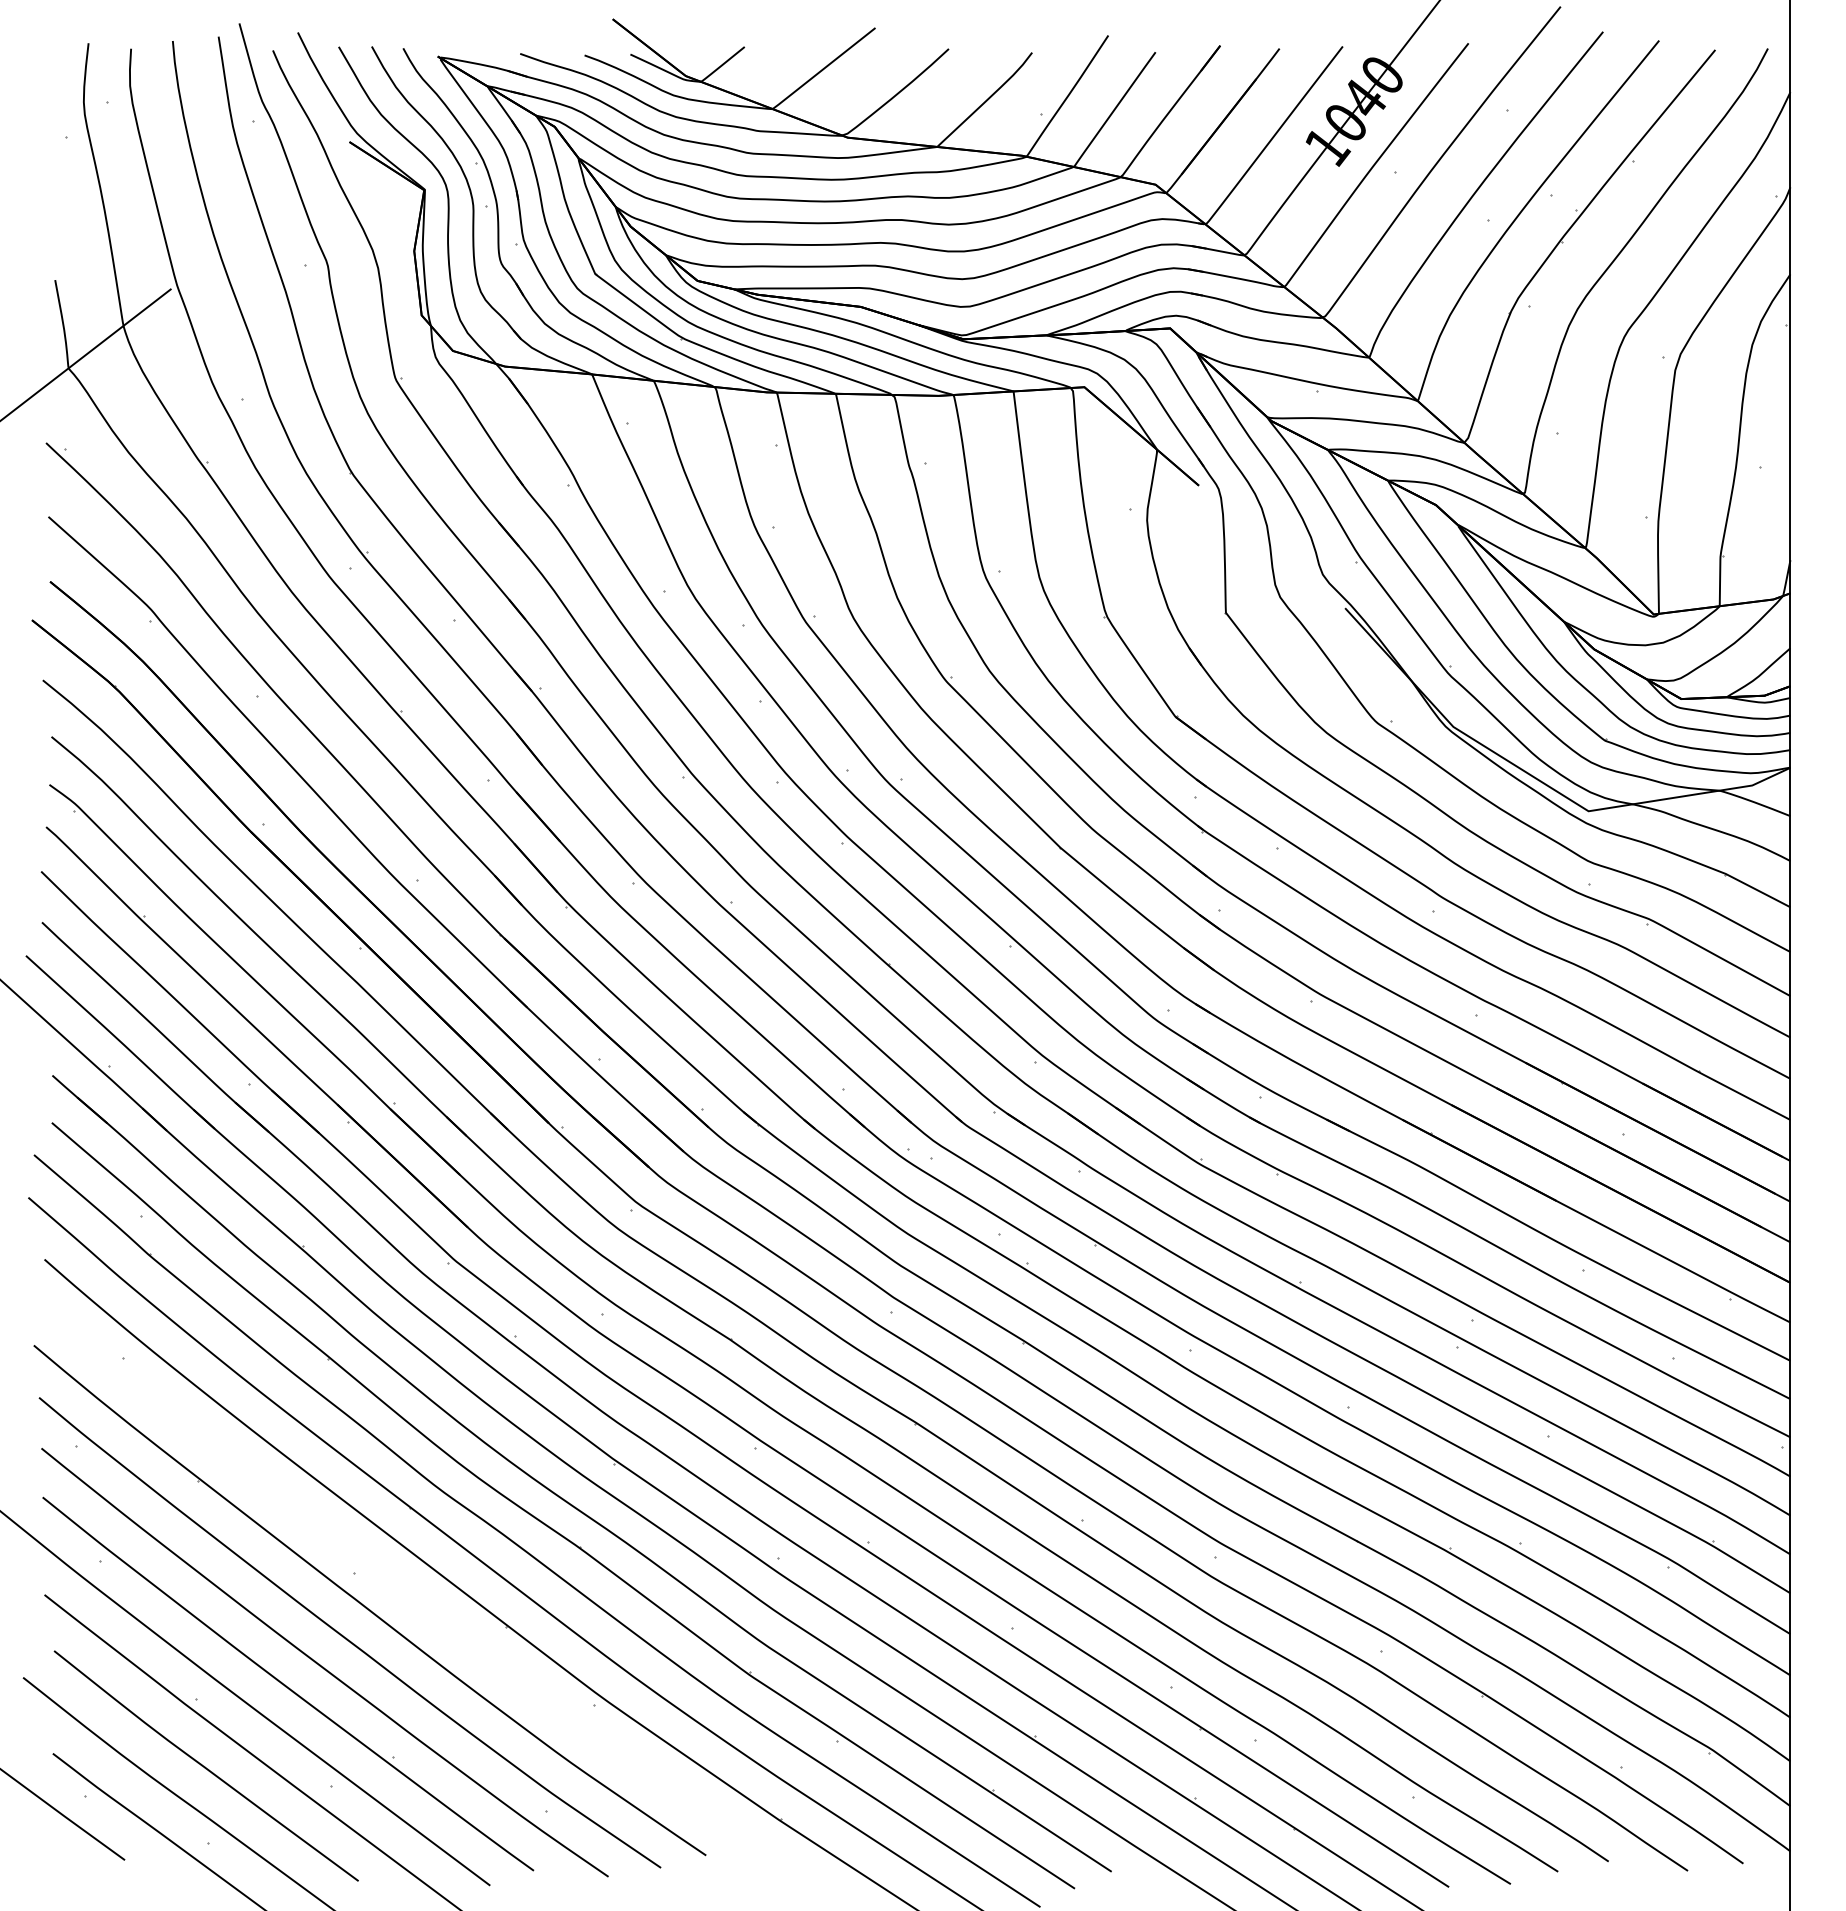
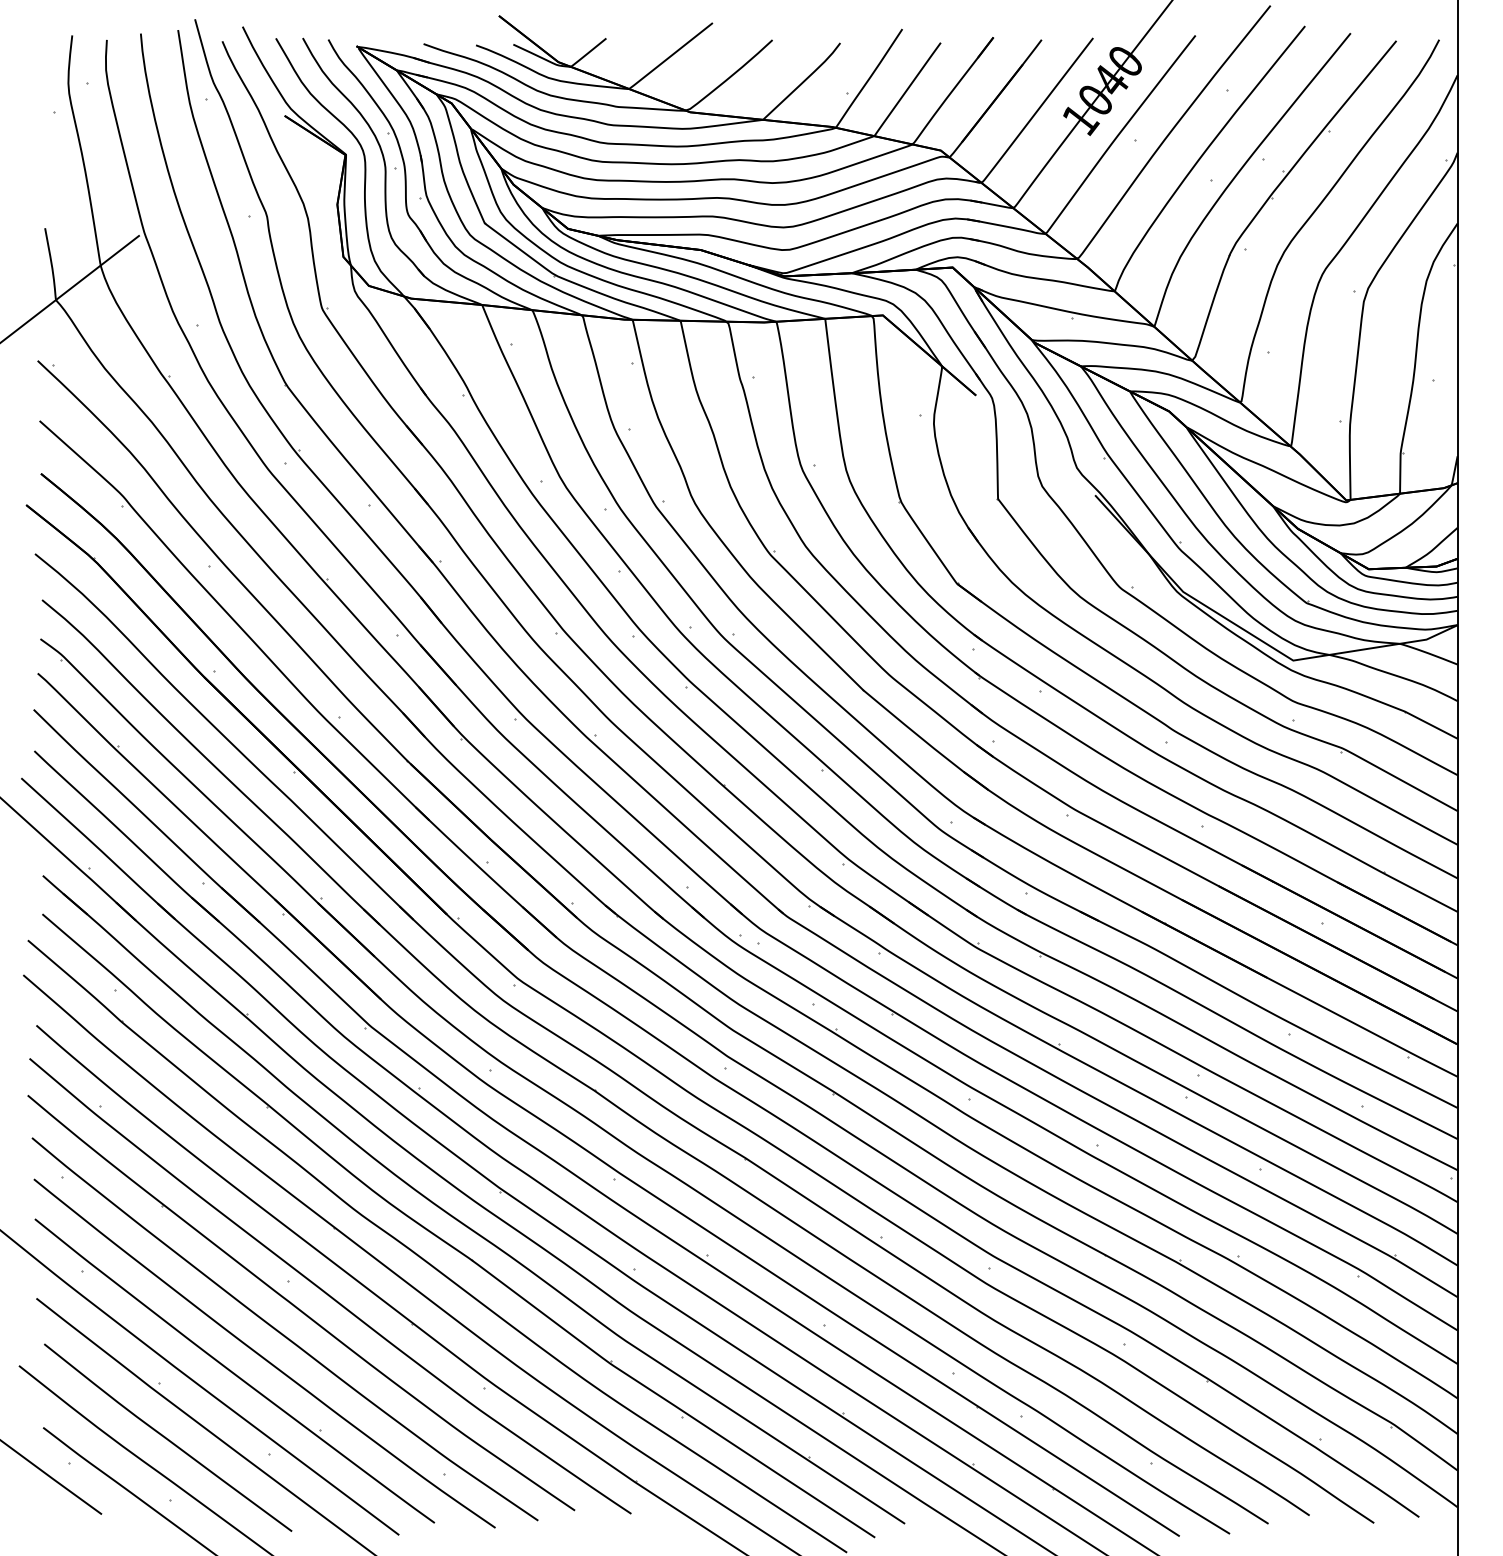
curve: (398, 1585) -> (324, 1290), added

